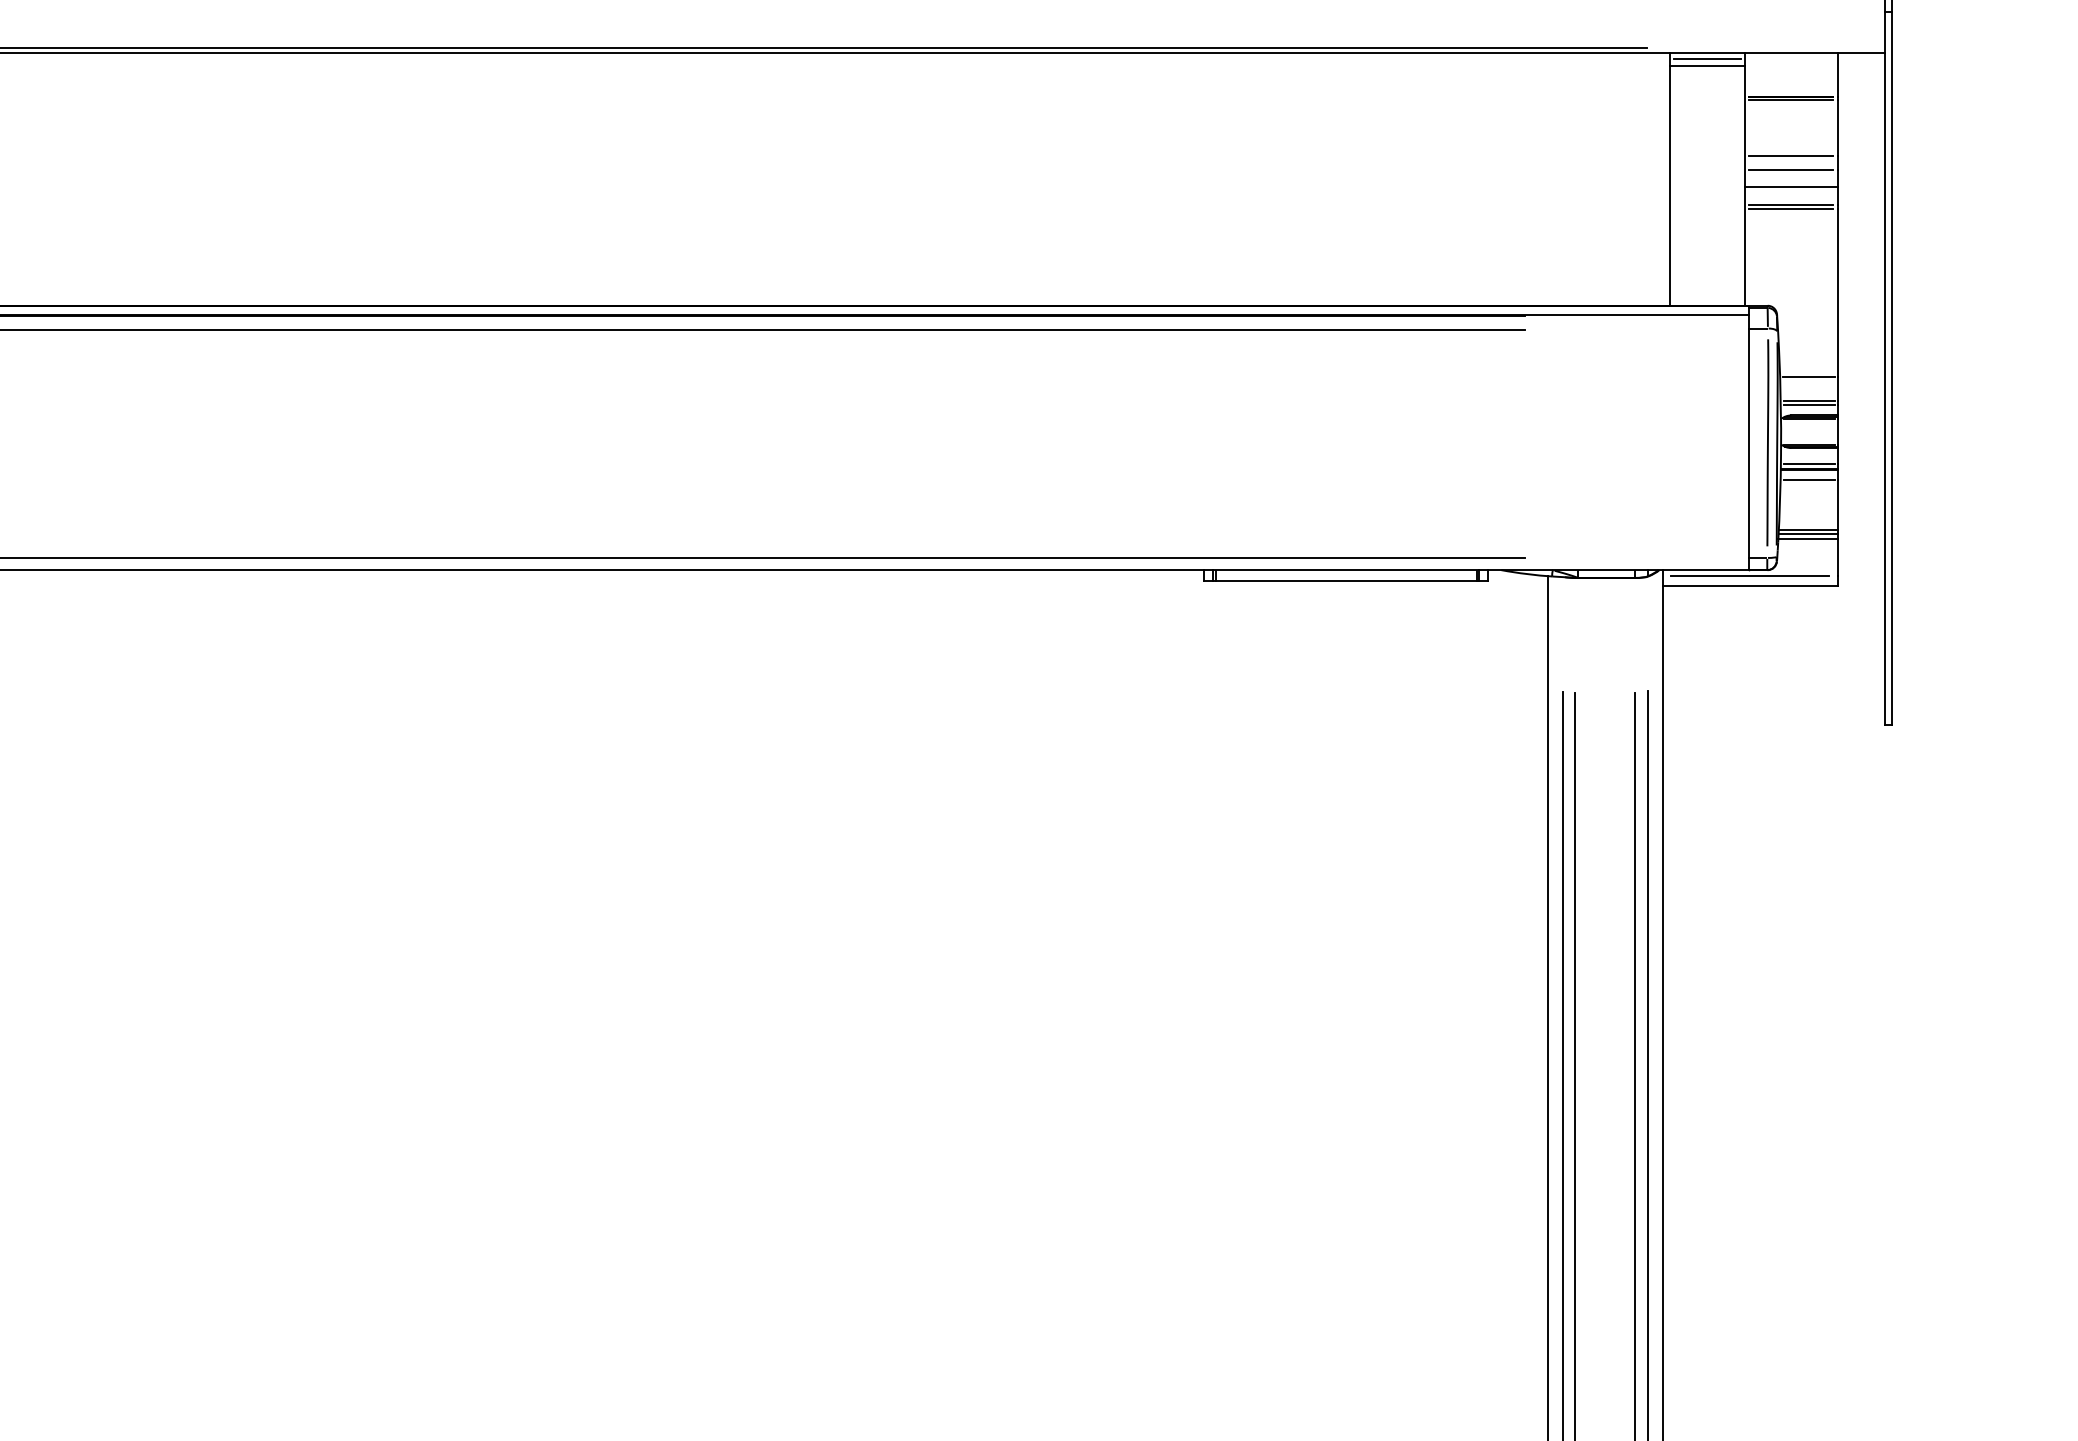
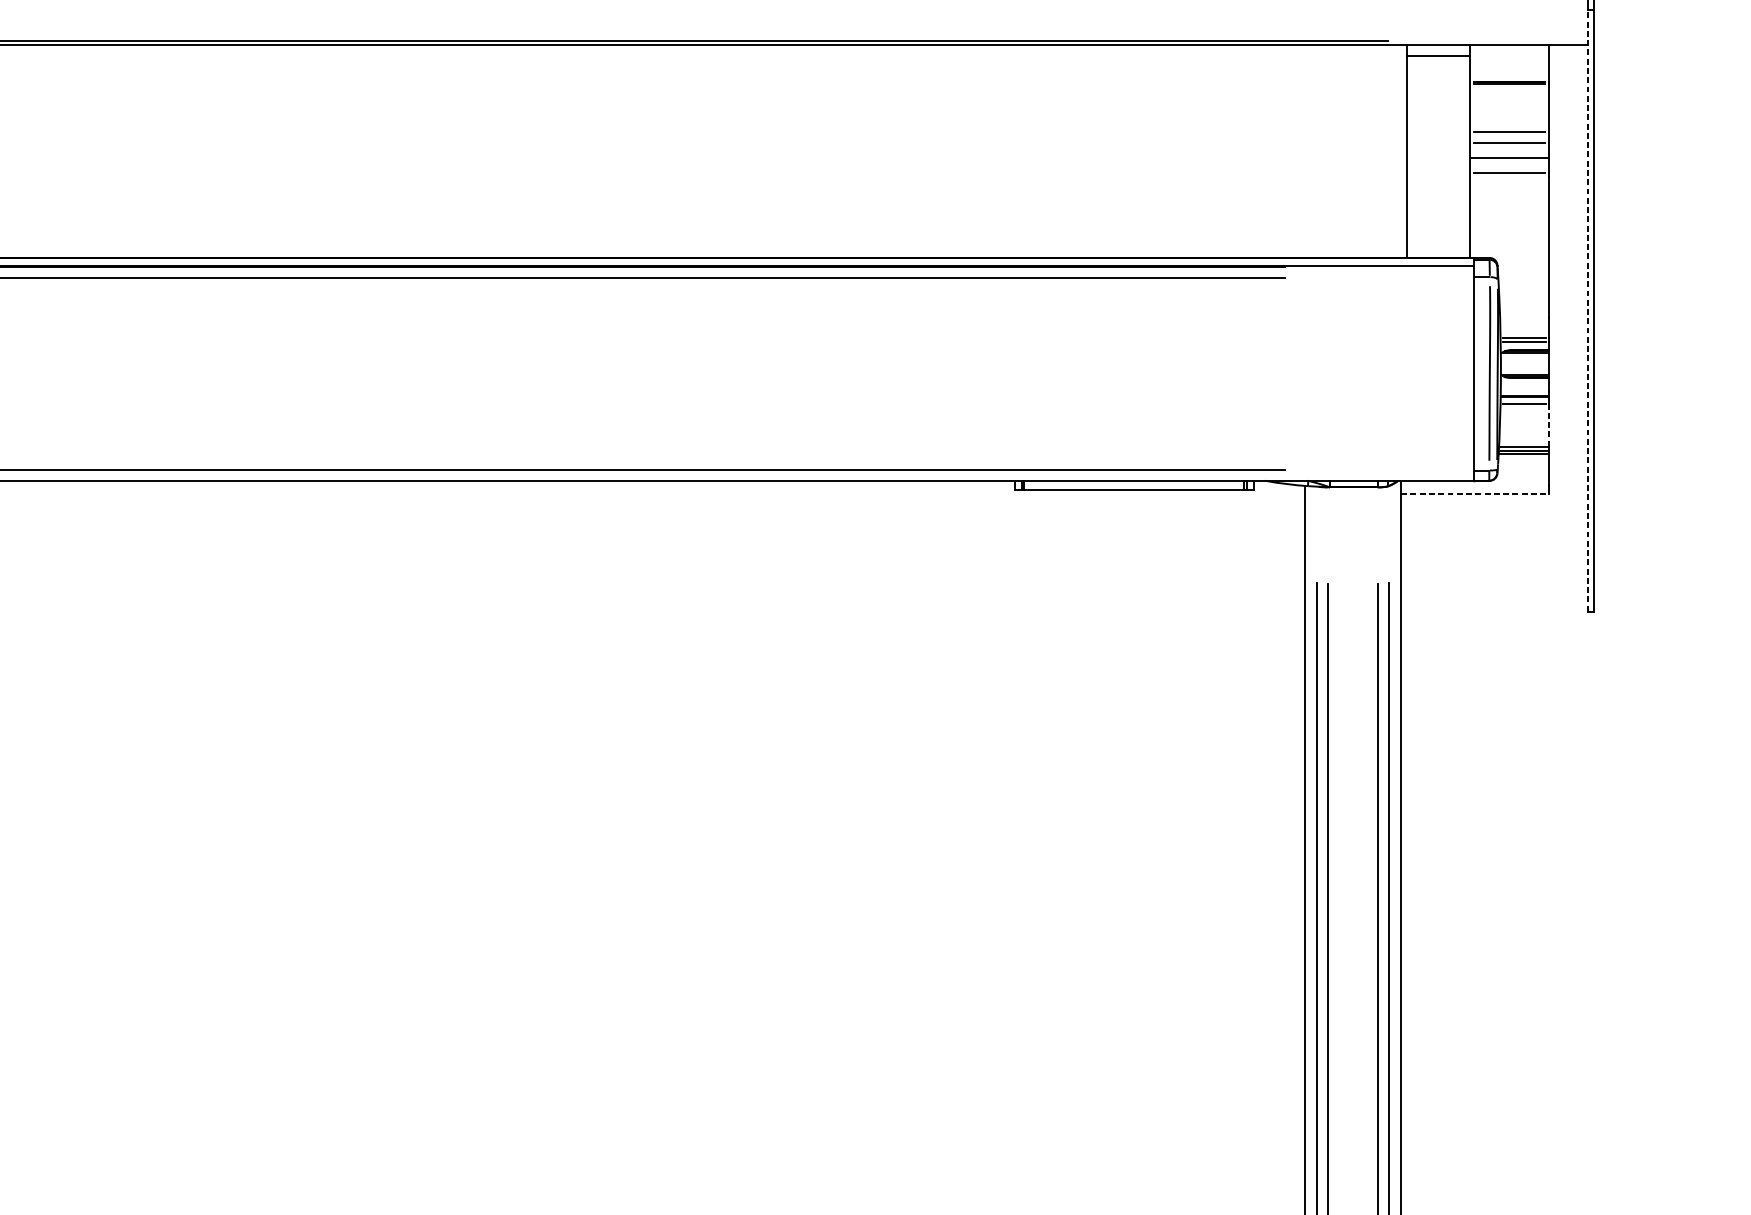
line: (1707, 58) -> (1438, 49), removed
line: (1791, 209) -> (1509, 176), removed
line: (1884, 368) -> (1588, 310), solid -> dashed
line: (1809, 377) -> (1524, 318), removed
line: (1809, 464) -> (1524, 391), removed
line: (1837, 504) -> (1548, 425), solid -> dashed
line: (1750, 576) -> (1475, 486), removed
line: (1750, 585) -> (1475, 493), solid -> dashed

